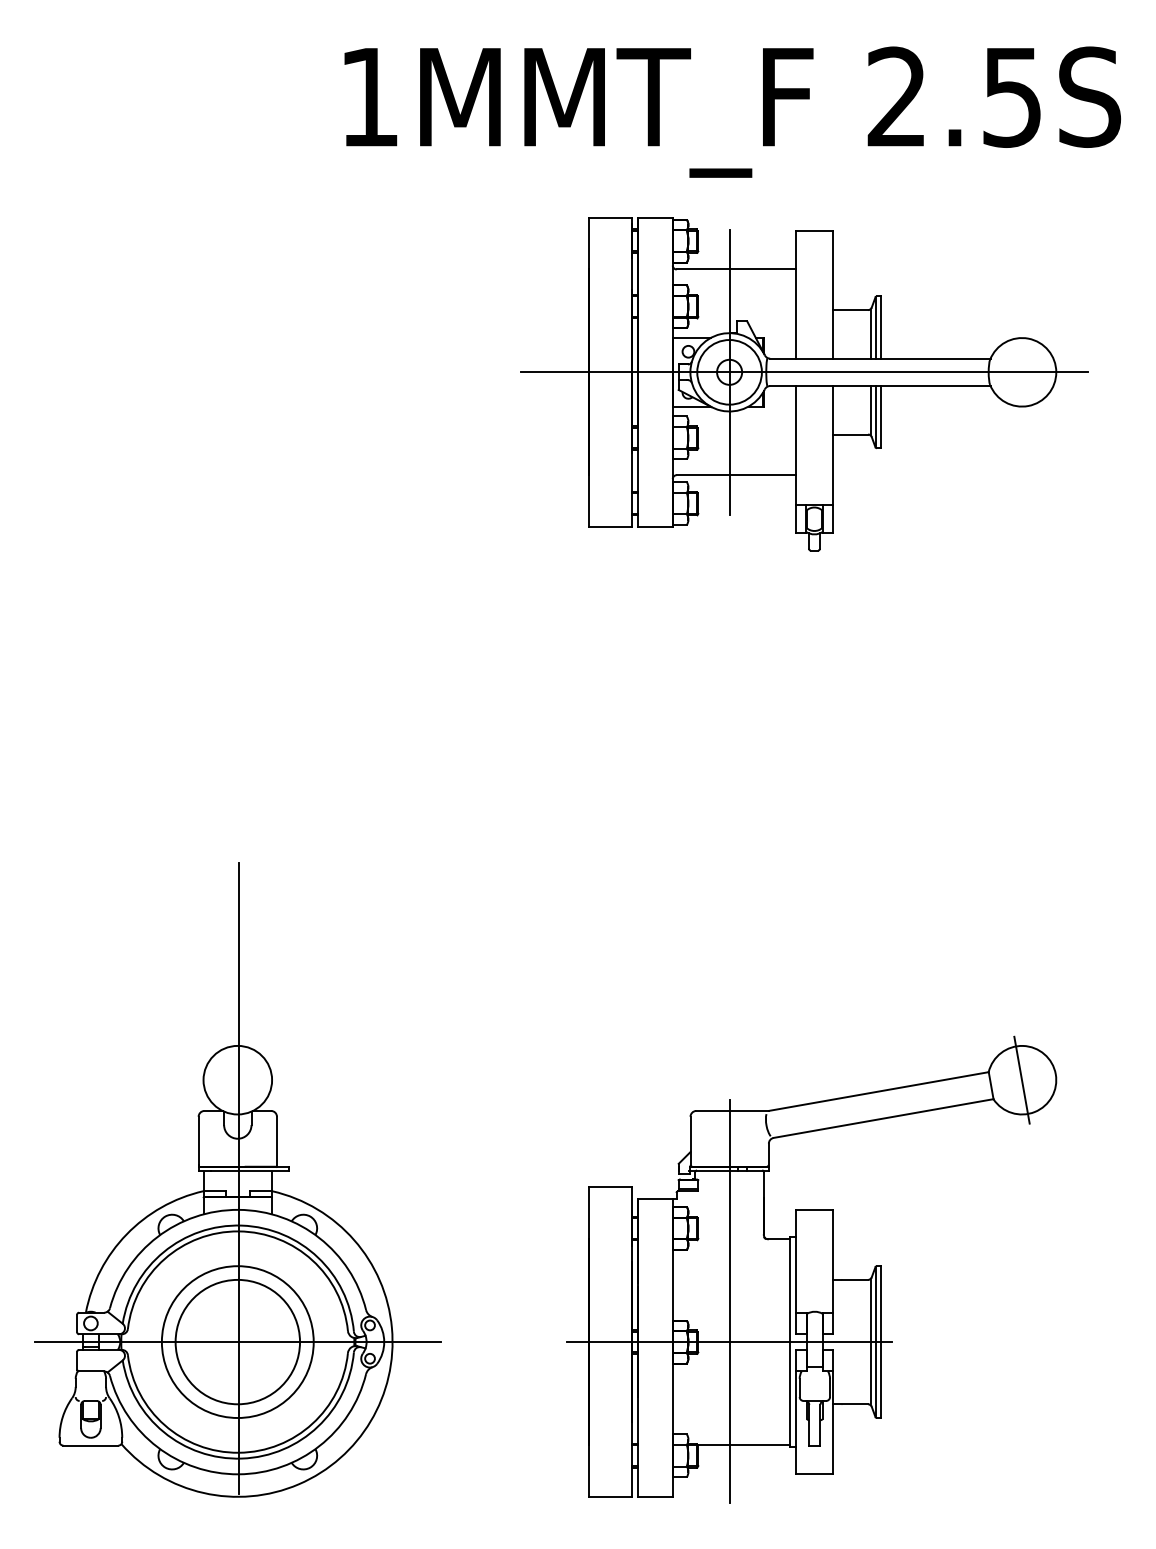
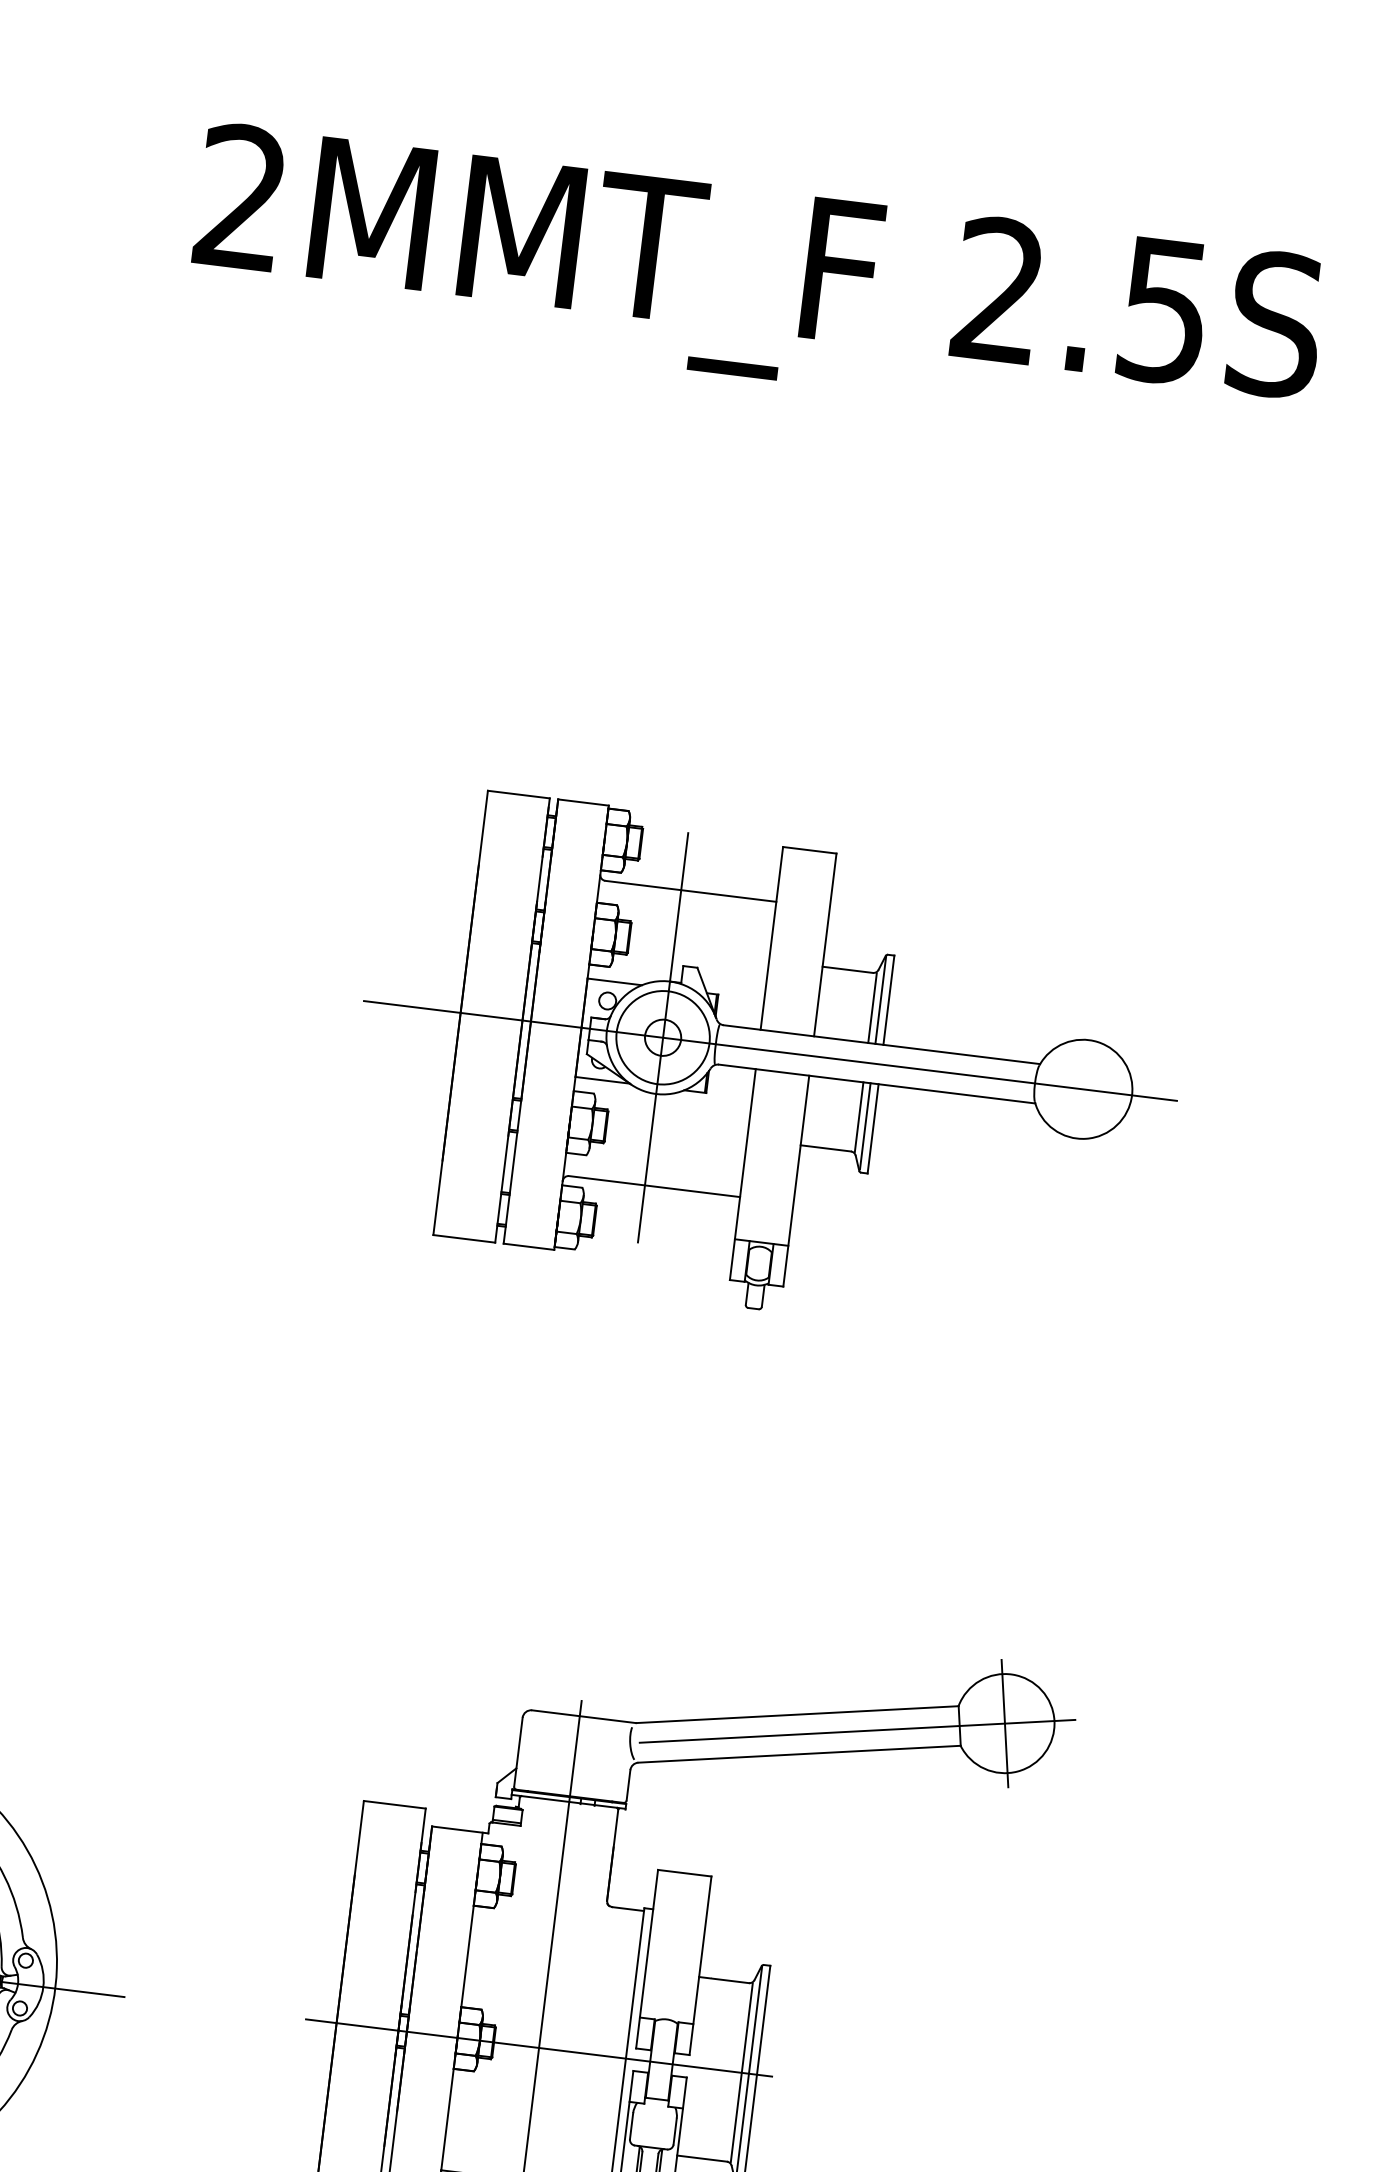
text: (368, 96) -> (240, 196), 1MMT_F -> 2MMT_F
part: (804, 384) -> (768, 1068), moved
line: (921, 1097) -> (857, 1730), added

